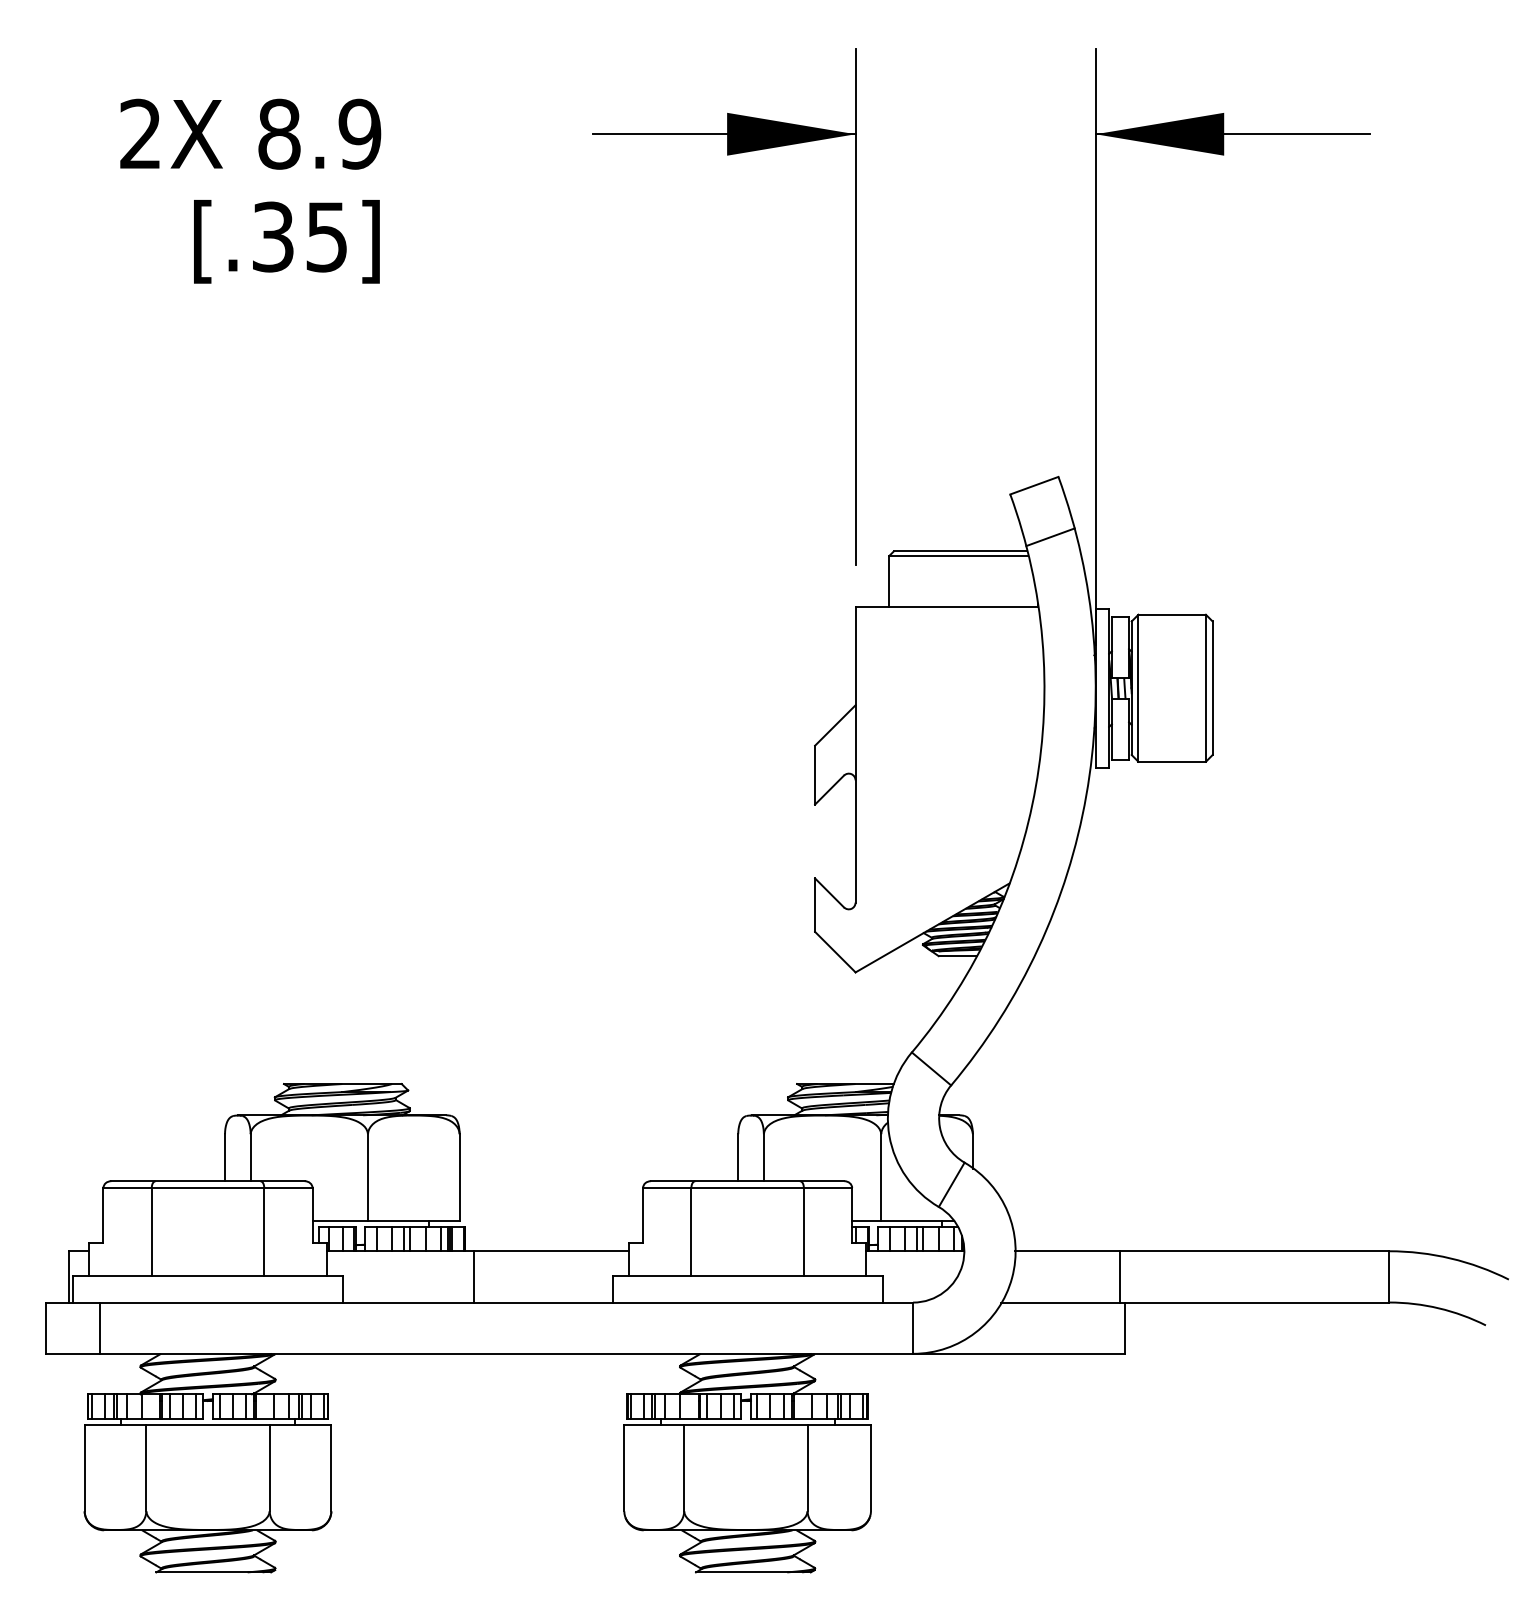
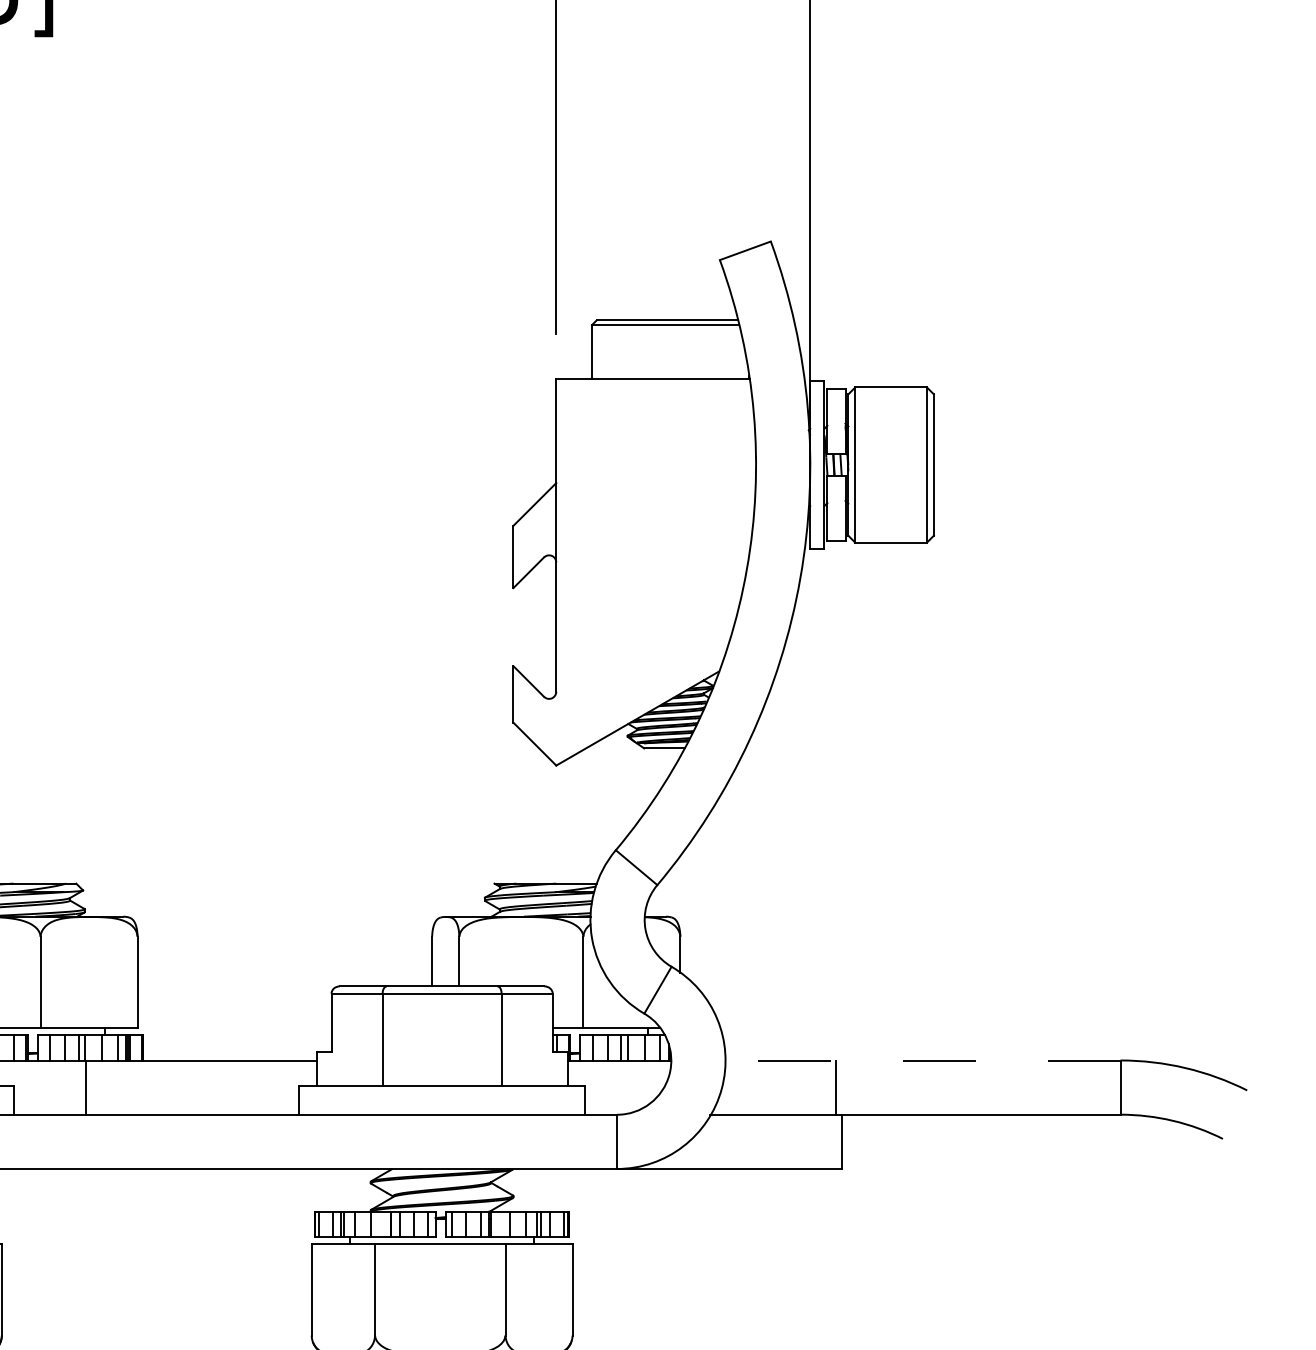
line: (1050, 537) -> (762, 305), removed
line: (1201, 1251) -> (922, 1060), solid -> dashed
line: (474, 1276) -> (86, 1087), moved

